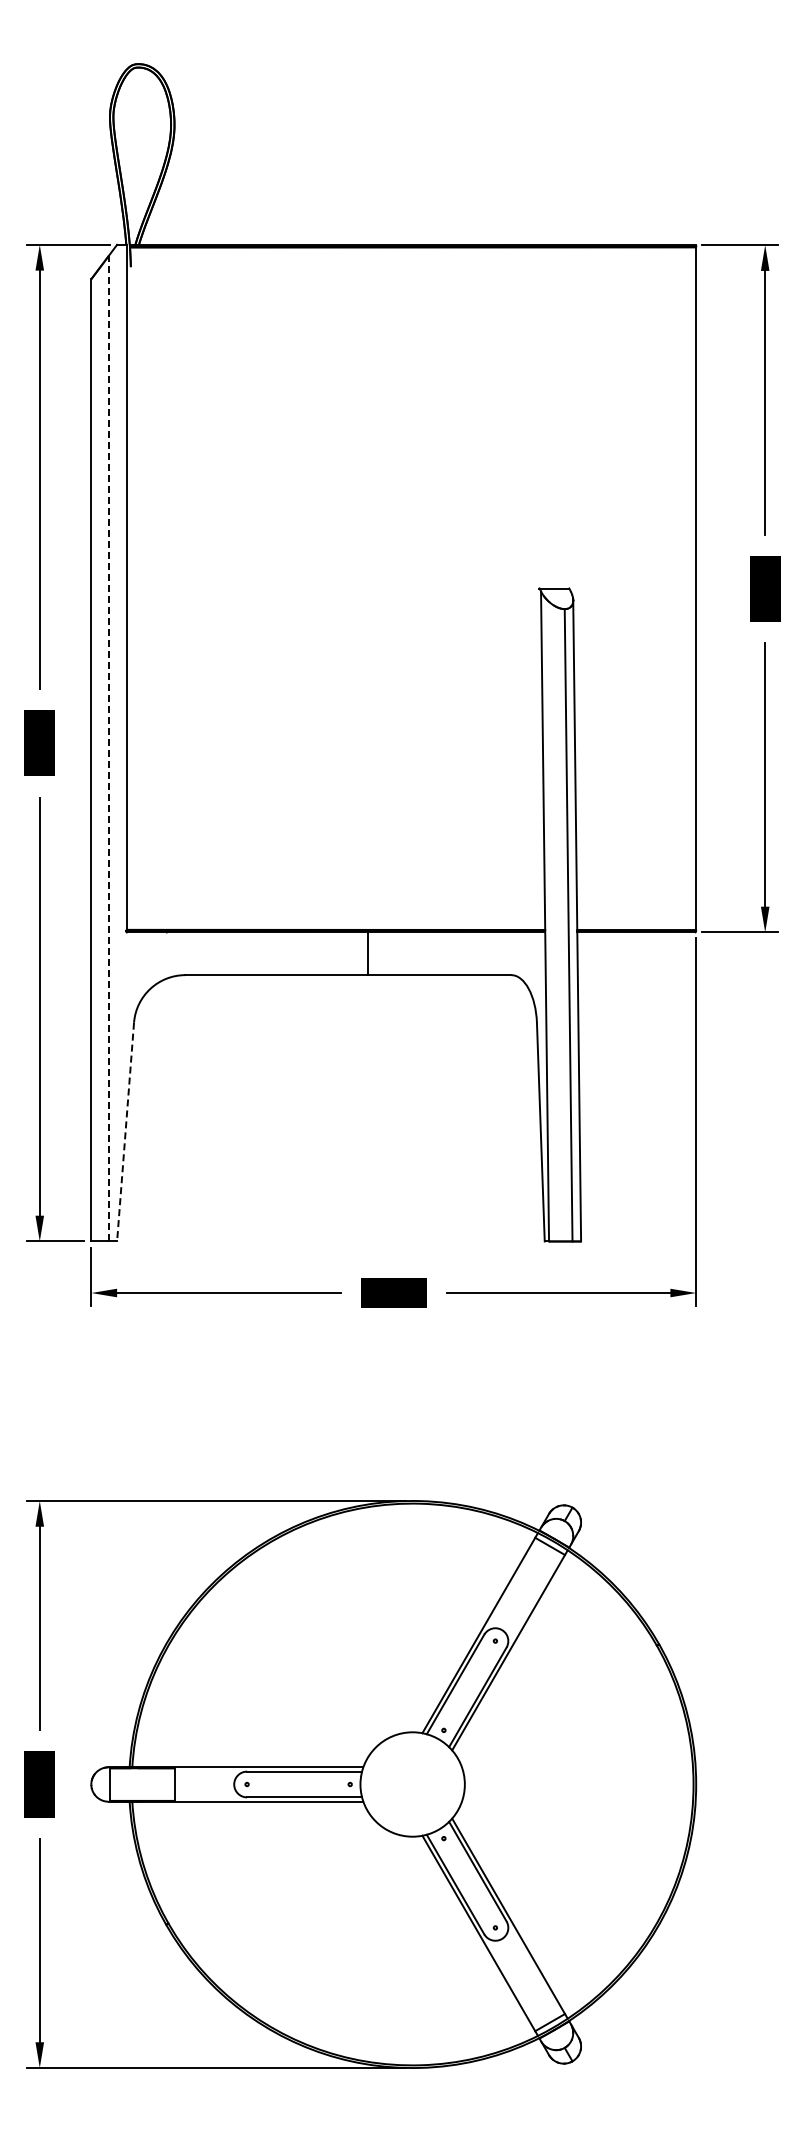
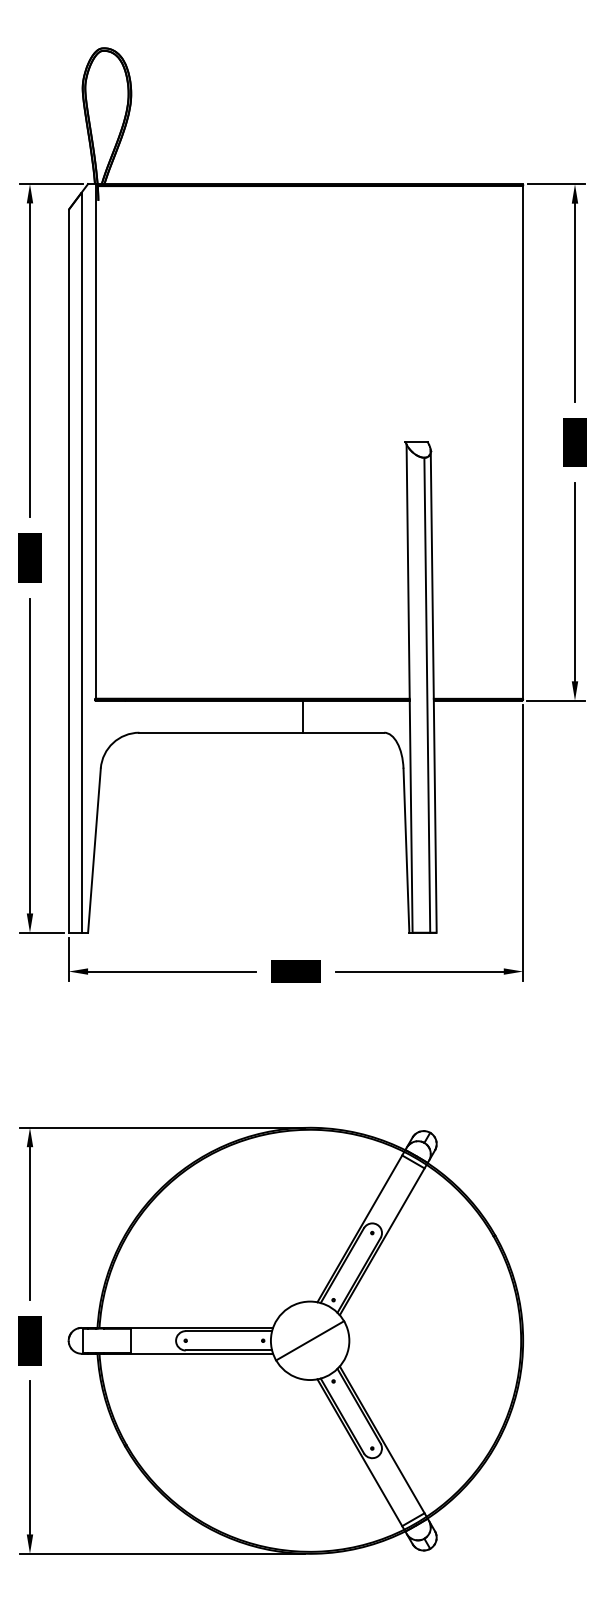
line: (108, 748) -> (81, 562), dashed -> solid
line: (367, 953) -> (302, 716), moved
line: (125, 1132) -> (94, 850), dashed -> solid
line: (412, 1784) -> (310, 1340), added

